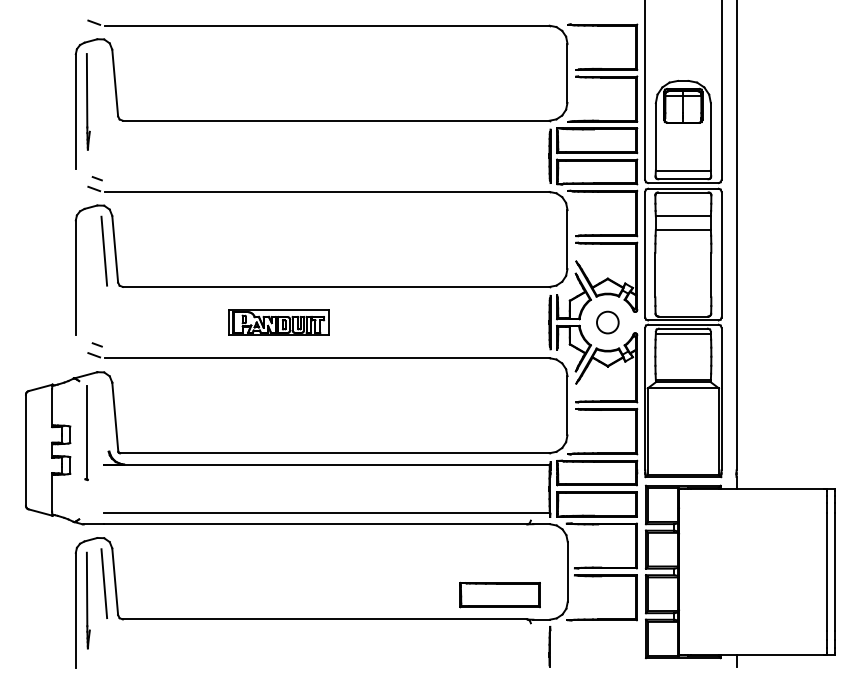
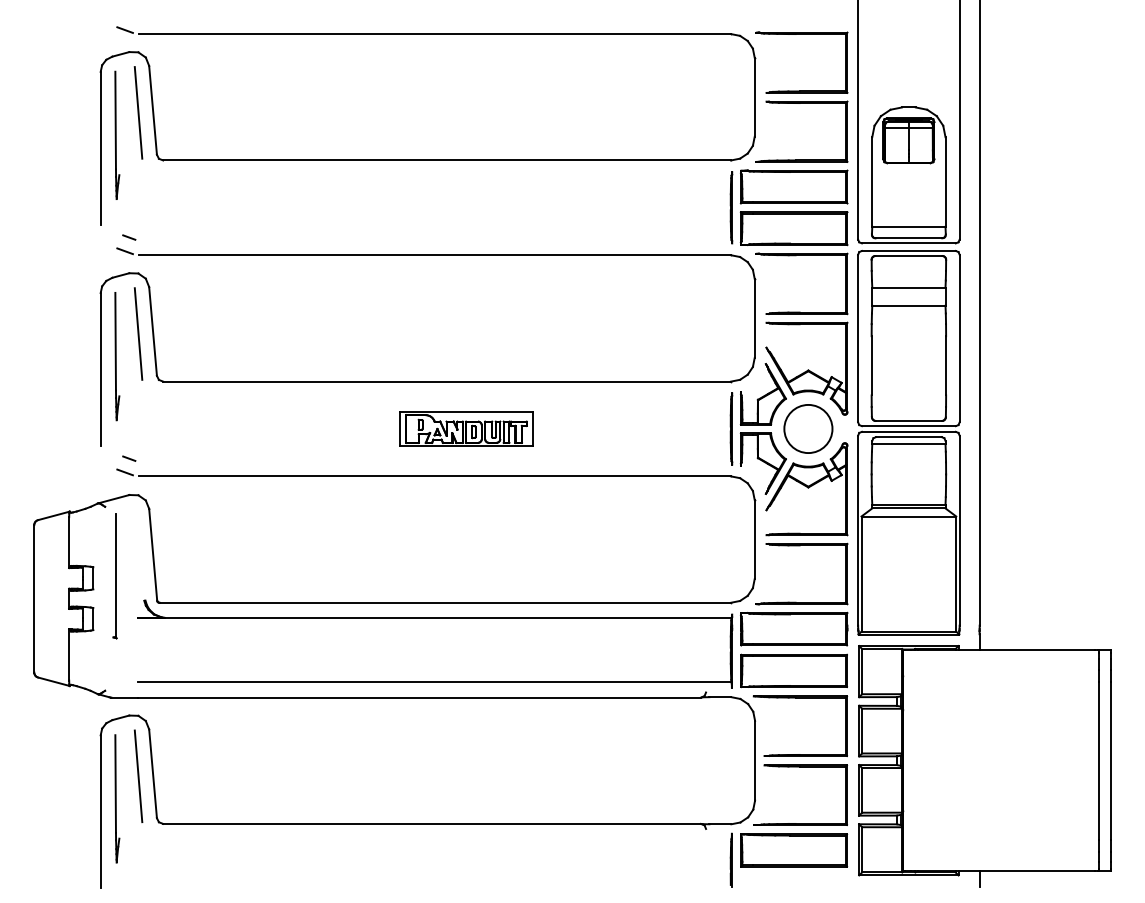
line: (104, 84) -> (138, 112), added
part: (88, 268) -> (117, 356), added
part: (278, 322) -> (466, 428), moved
circle: (607, 322) -> (808, 428), size x1.67
part: (500, 595) -> (794, 850), moved

